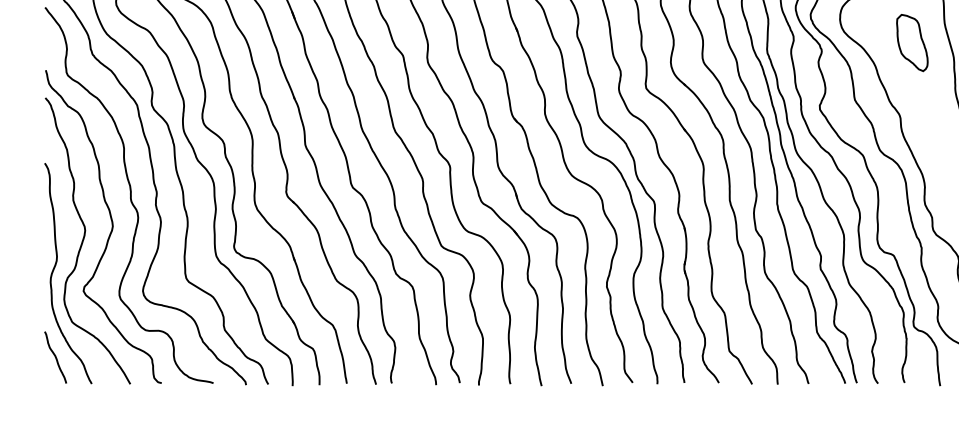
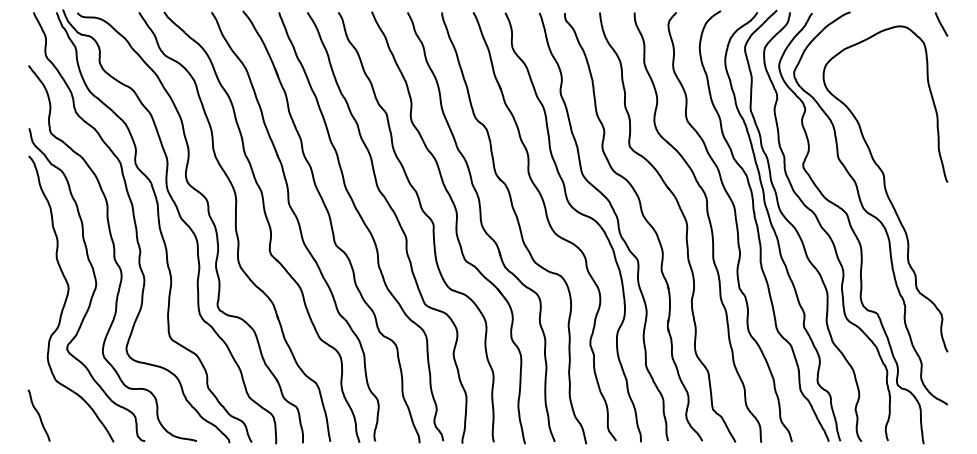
part: (912, 43) -> (895, 101), removed
curve: (55, 269) -> (38, 327), removed

